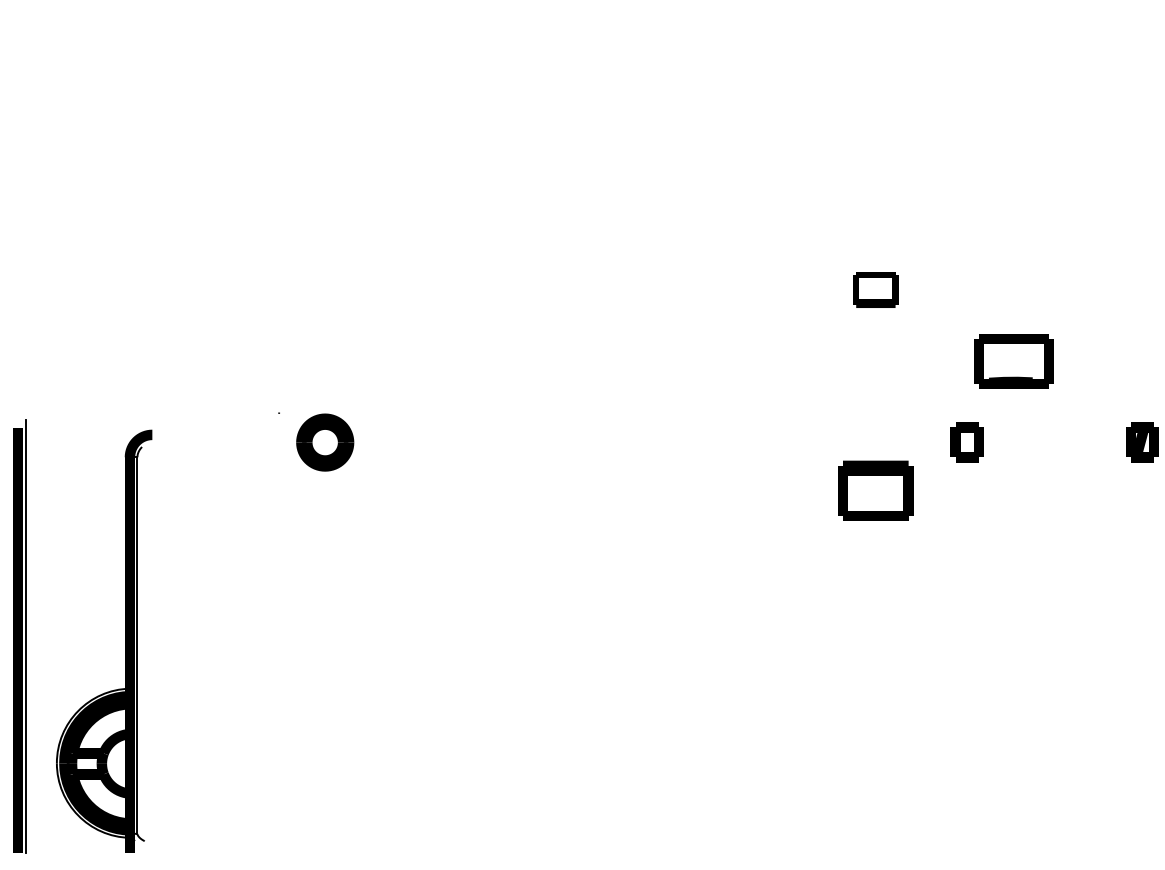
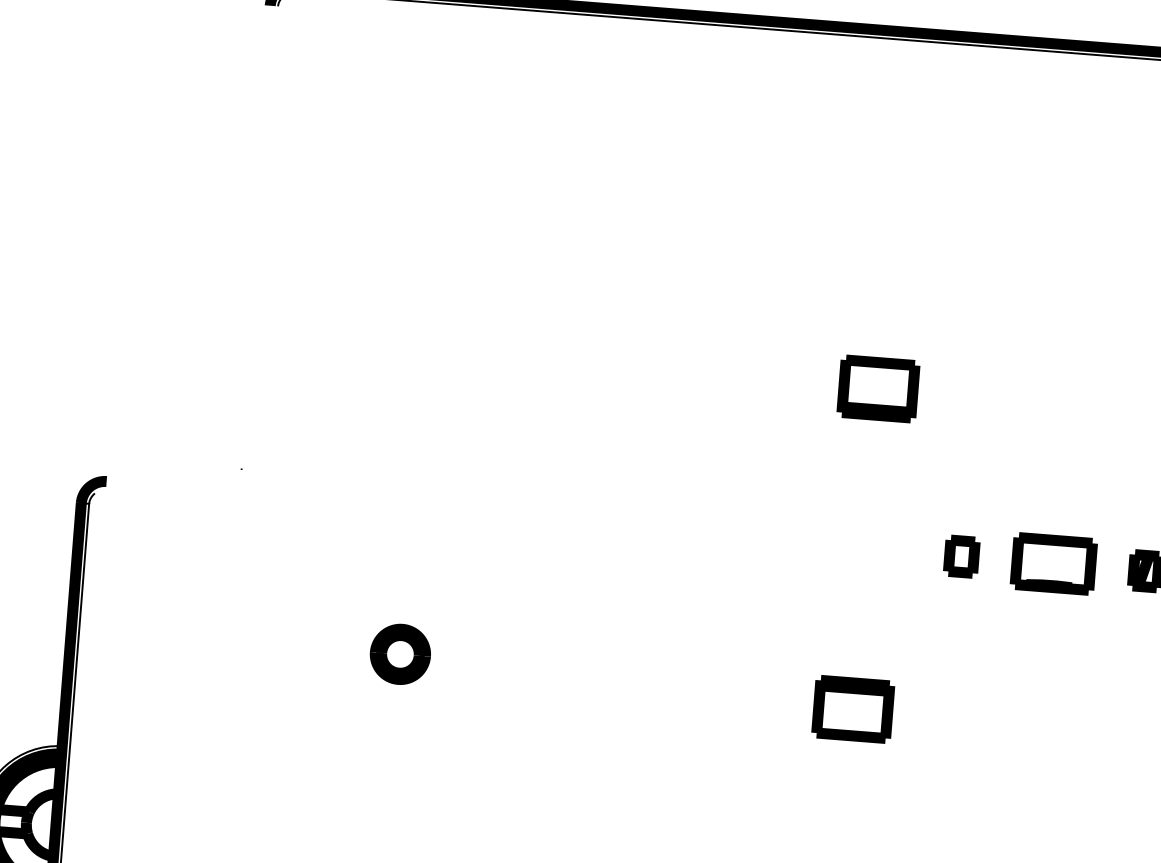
part: (875, 289) -> (878, 388), size x1.67
part: (1013, 361) -> (1053, 564), moved
part: (325, 442) -> (400, 654), moved
part: (875, 490) -> (852, 708), moved

